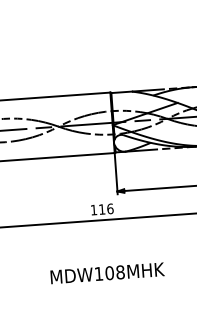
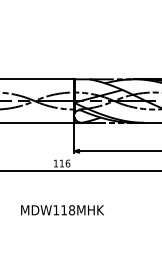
text: (110, 273) -> (64, 210), MDW108MHK -> MDW118MHK

